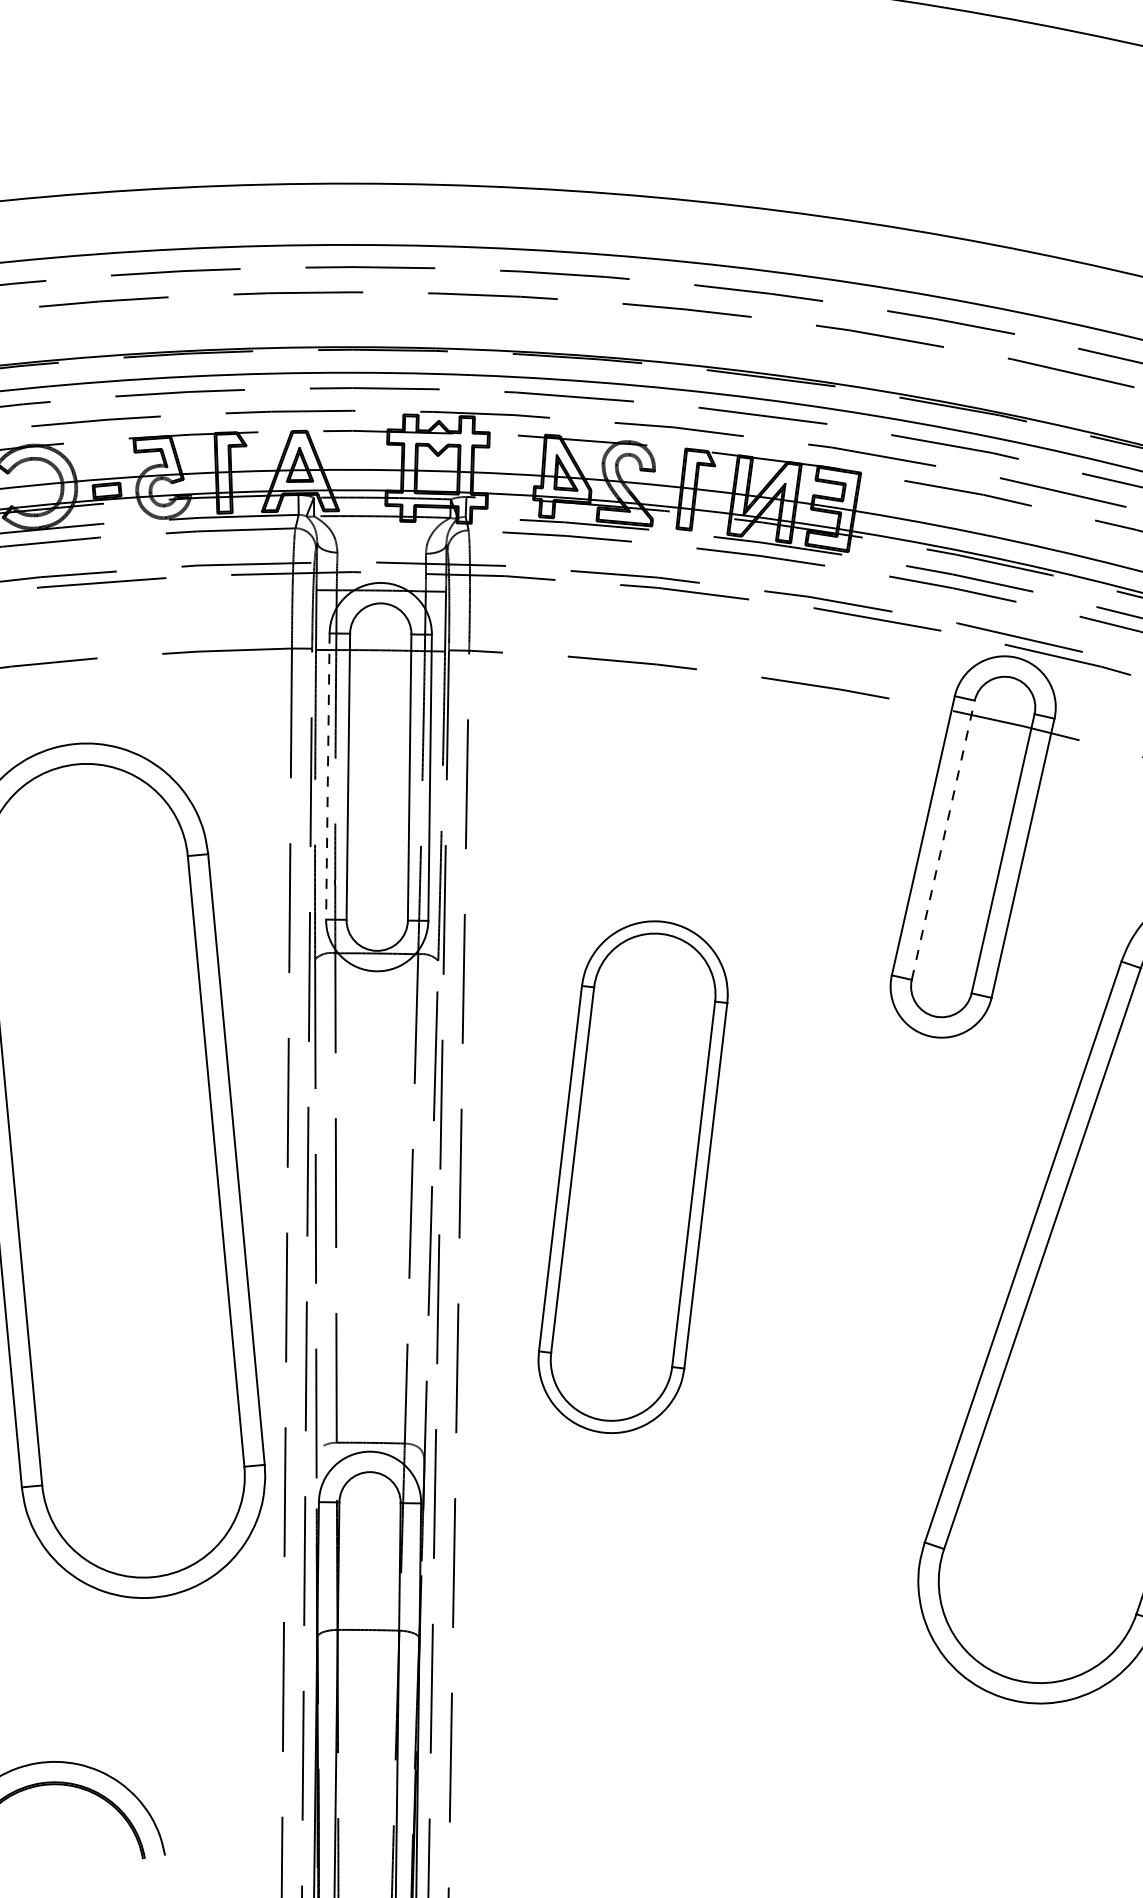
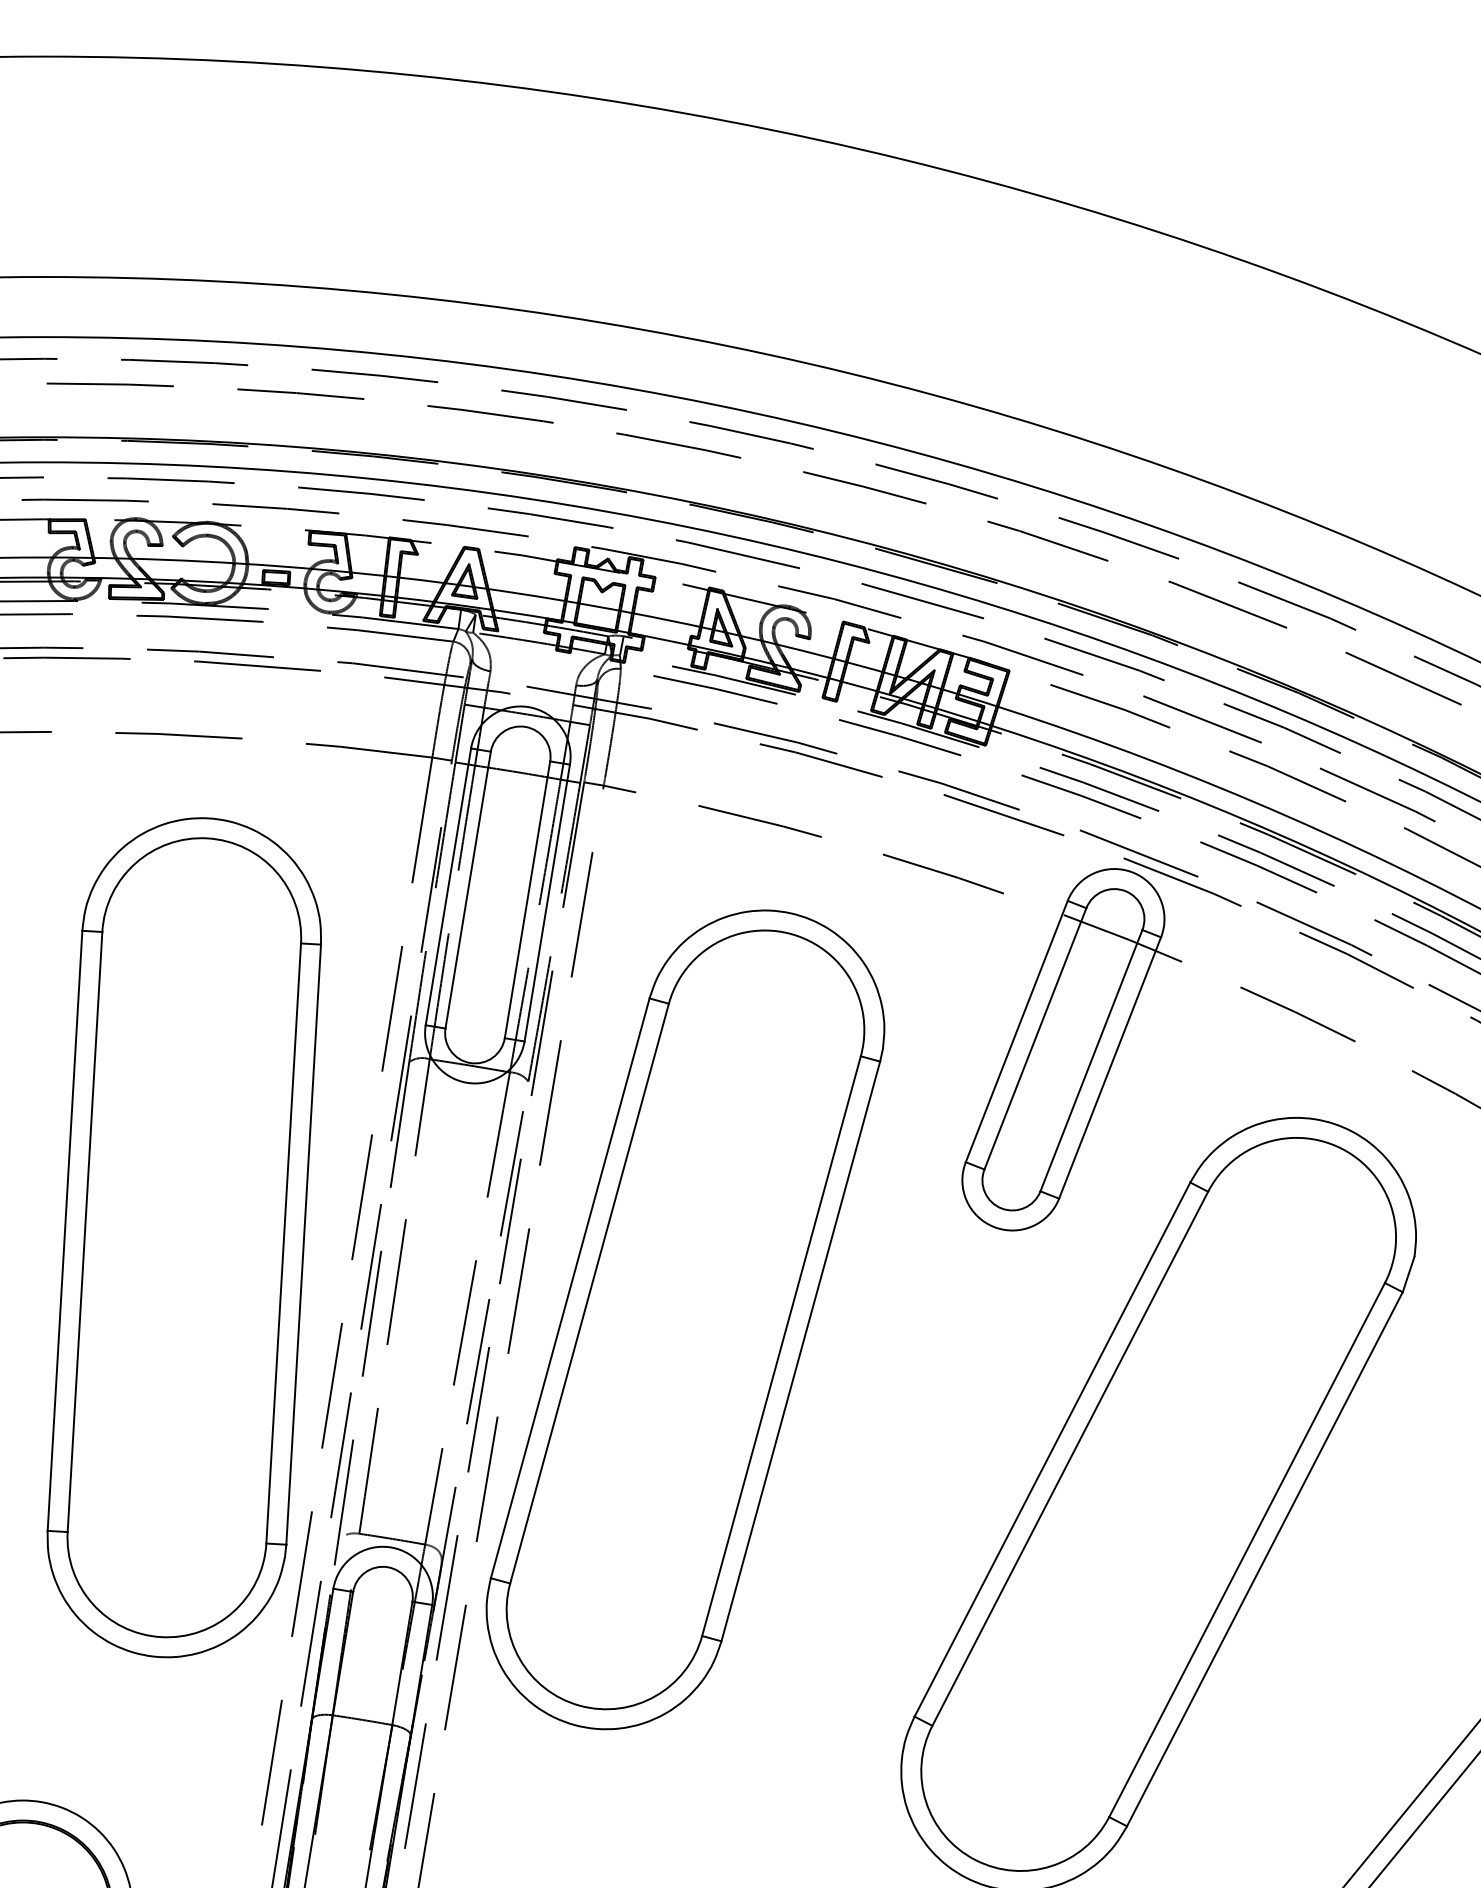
line: (328, 777) -> (448, 887), dashed -> solid
line: (943, 839) -> (1035, 1038), dashed -> solid
part: (633, 1176) -> (685, 1319), size x1.67

